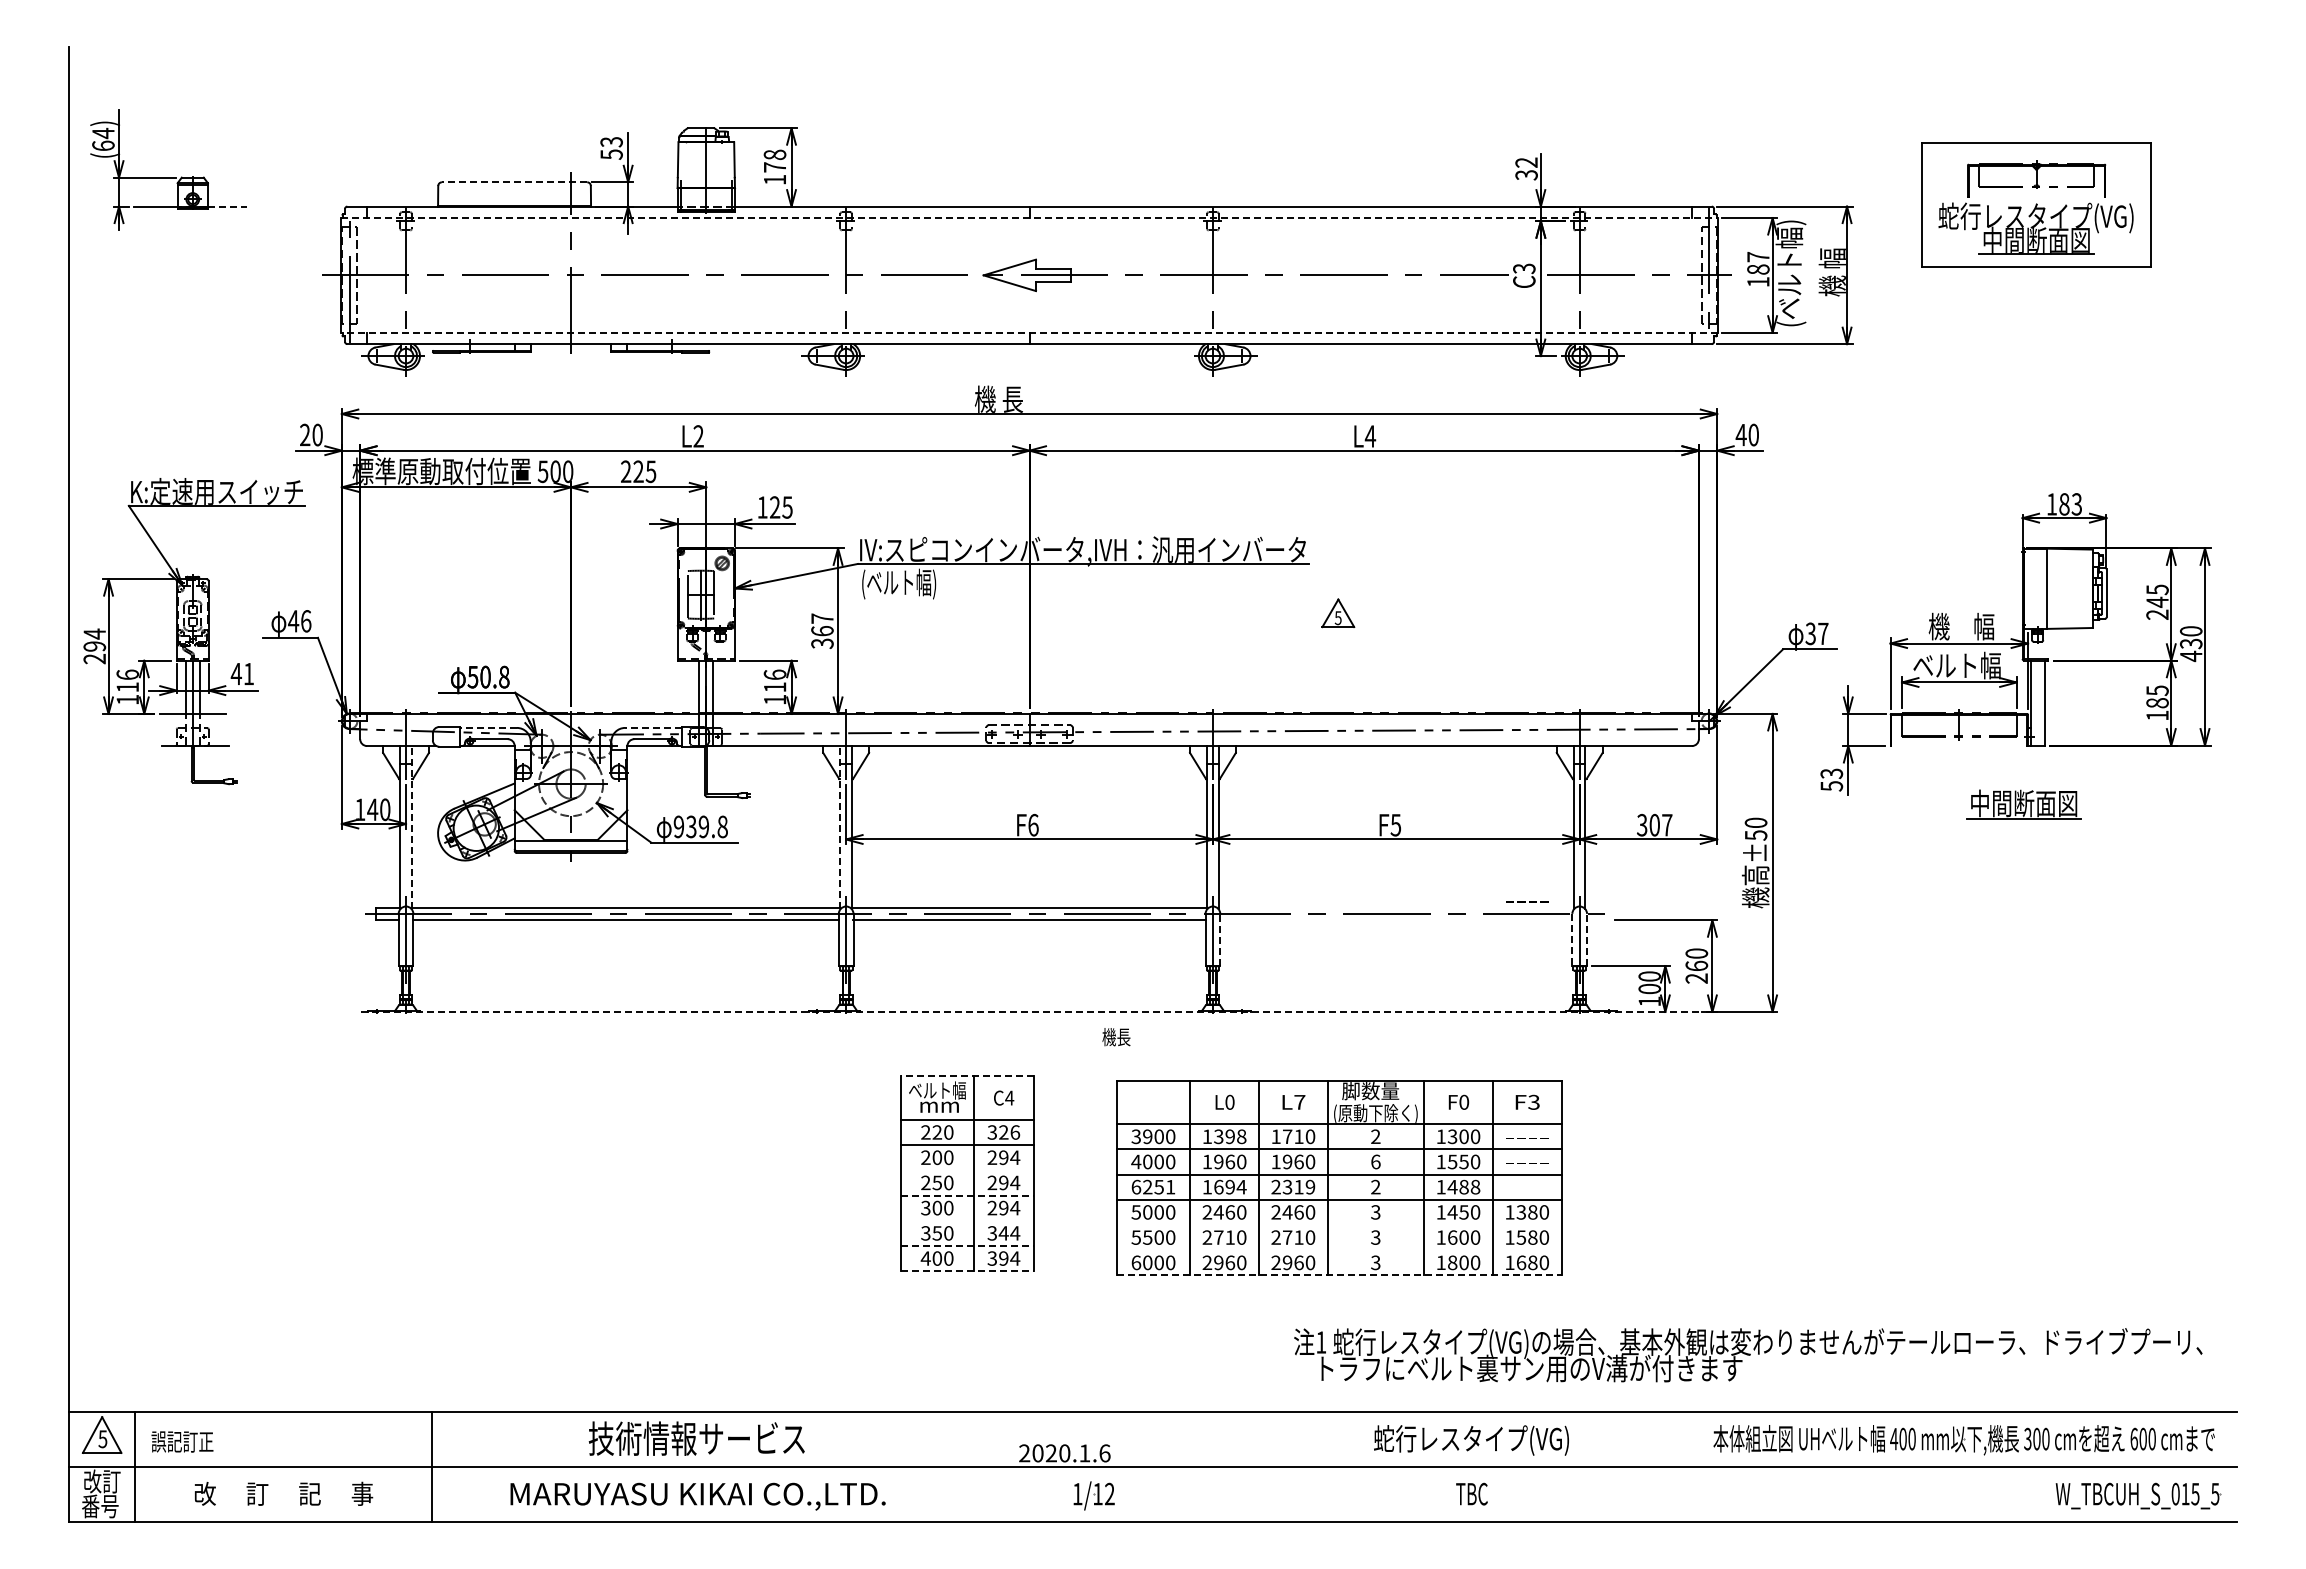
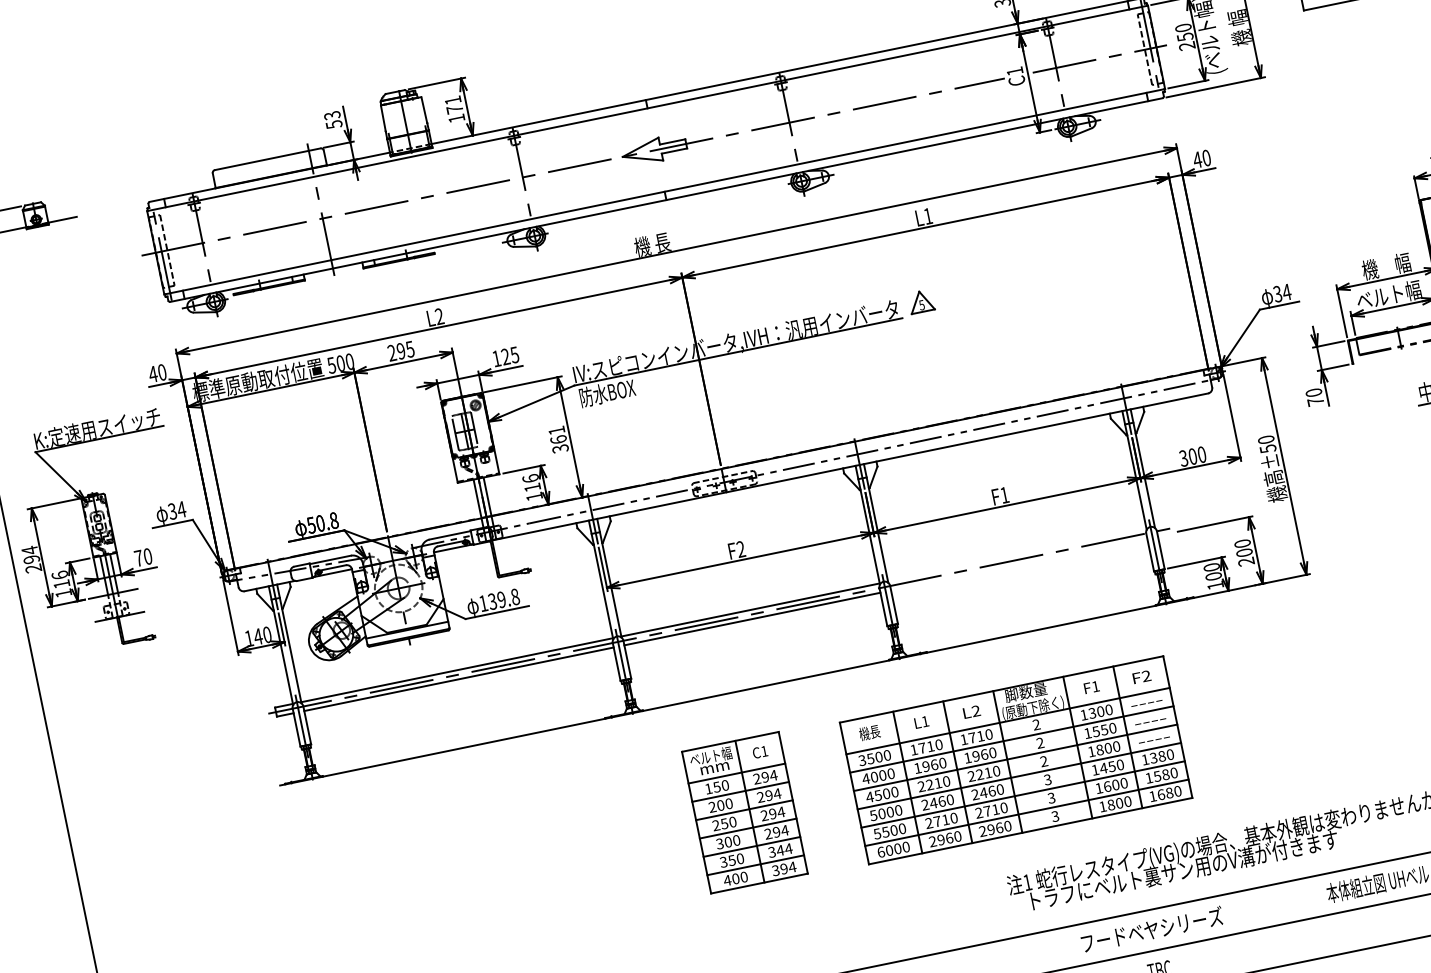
text: (774, 154) -> (452, 100), 178 -> 171
line: (514, 182) -> (267, 159), dashed -> solid
line: (227, 206) -> (62, 219), dashed -> solid
line: (1030, 218) -> (648, 108), dashed -> solid
text: (1524, 268) -> (1015, 71), C3 -> C1
text: (1758, 269) -> (1185, 36), 187 -> 250
line: (1029, 332) -> (664, 191), dashed -> solid
text: (304, 434) -> (152, 374), 20 -> 40
text: (1370, 436) -> (928, 216), L4 -> L1
text: (638, 471) -> (401, 351), 225 -> 295
text: (899, 583) -> (607, 393), (ベルト幅) -> 防水BOX
part: (1338, 613) -> (921, 301), moved
text: (822, 618) -> (556, 430), 367 -> 361
text: (299, 621) -> (176, 510), 46 -> 34
text: (1822, 633) -> (1286, 292), 37 -> 34
text: (242, 673) -> (143, 557), 41 -> 70
line: (488, 727) -> (330, 559), dashed -> solid
line: (652, 727) -> (449, 535), dashed -> solid
text: (1831, 779) -> (1314, 396), 53 -> 70
text: (1033, 824) -> (741, 548), F6 -> F2
text: (1667, 824) -> (1202, 454), 307 -> 300
text: (1395, 825) -> (1004, 495), F5 -> F1
text: (678, 826) -> (483, 603), 939.8 -> 139.8
line: (411, 827) -> (289, 643), dashed -> solid
line: (840, 827) -> (601, 579), dashed -> solid
text: (1527, 901) -> (1154, 739), moved
line: (1220, 939) -> (894, 604), dashed -> solid
line: (1587, 939) -> (1161, 549), dashed -> solid
line: (1572, 940) -> (1150, 552), dashed -> solid
text: (1696, 965) -> (1244, 552), 260 -> 200
line: (1032, 1011) -> (768, 684), dashed -> solid
text: (1116, 1037) -> (869, 733), moved
line: (966, 1076) -> (729, 742), dashed -> solid
text: (1009, 1097) -> (764, 750), C4 -> C1
text: (1229, 1101) -> (924, 721), L0 -> L1
text: (1299, 1101) -> (975, 710), L7 -> L2
text: (1464, 1101) -> (1095, 685), F0 -> F1
text: (1533, 1102) -> (1146, 676), F3 -> F2
text: (931, 1132) -> (712, 788), 220 -> 150
text: (1003, 1132) -> (765, 777), 326 -> 294
text: (1147, 1136) -> (870, 758), 3900 -> 3500
text: (1230, 1136) -> (930, 746), 1398 -> 1710
text: (1375, 1161) -> (1040, 742), 6 -> 2
line: (966, 1170) -> (743, 810), added
text: (1153, 1186) -> (882, 794), 6251 -> 4500
text: (1224, 1186) -> (933, 783), 1694 -> 2210
text: (1463, 1186) -> (1107, 747), 1488 -> 1800
text: (1298, 1187) -> (987, 773), 2319 -> 2210
line: (967, 1195) -> (748, 828), dashed -> solid
line: (966, 1220) -> (751, 846), added
line: (1338, 1225) -> (1022, 794), added
line: (967, 1246) -> (756, 865), dashed -> solid
line: (1338, 1250) -> (1026, 813), added
line: (967, 1271) -> (759, 883), dashed -> solid
line: (1339, 1275) -> (1030, 831), dashed -> solid
text: (1471, 1440) -> (1151, 931), 蛇行レスタイプ(VG) -> フードベヤシリーズ

